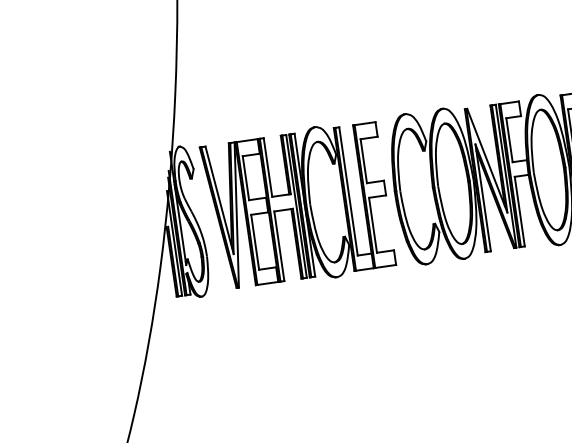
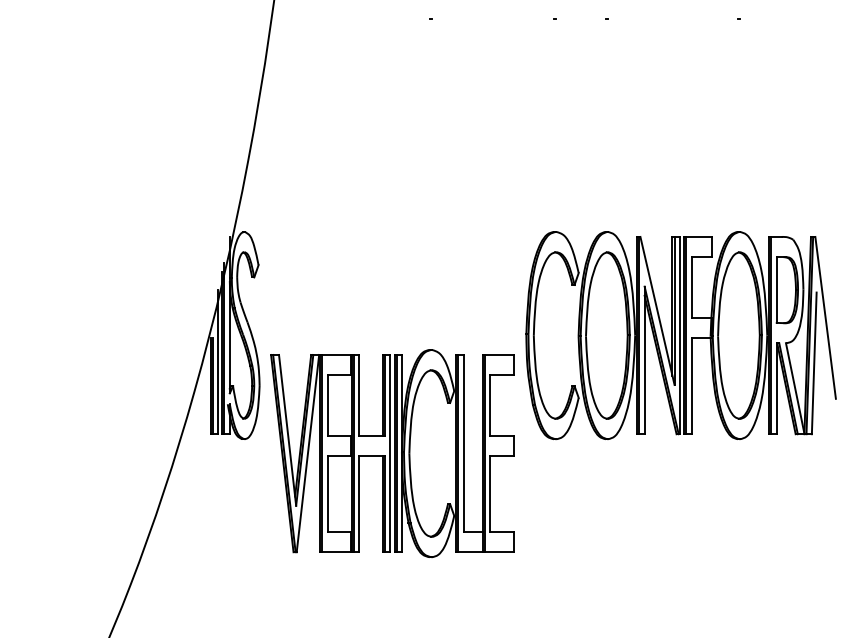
part: (297, 206) -> (392, 453), moved

